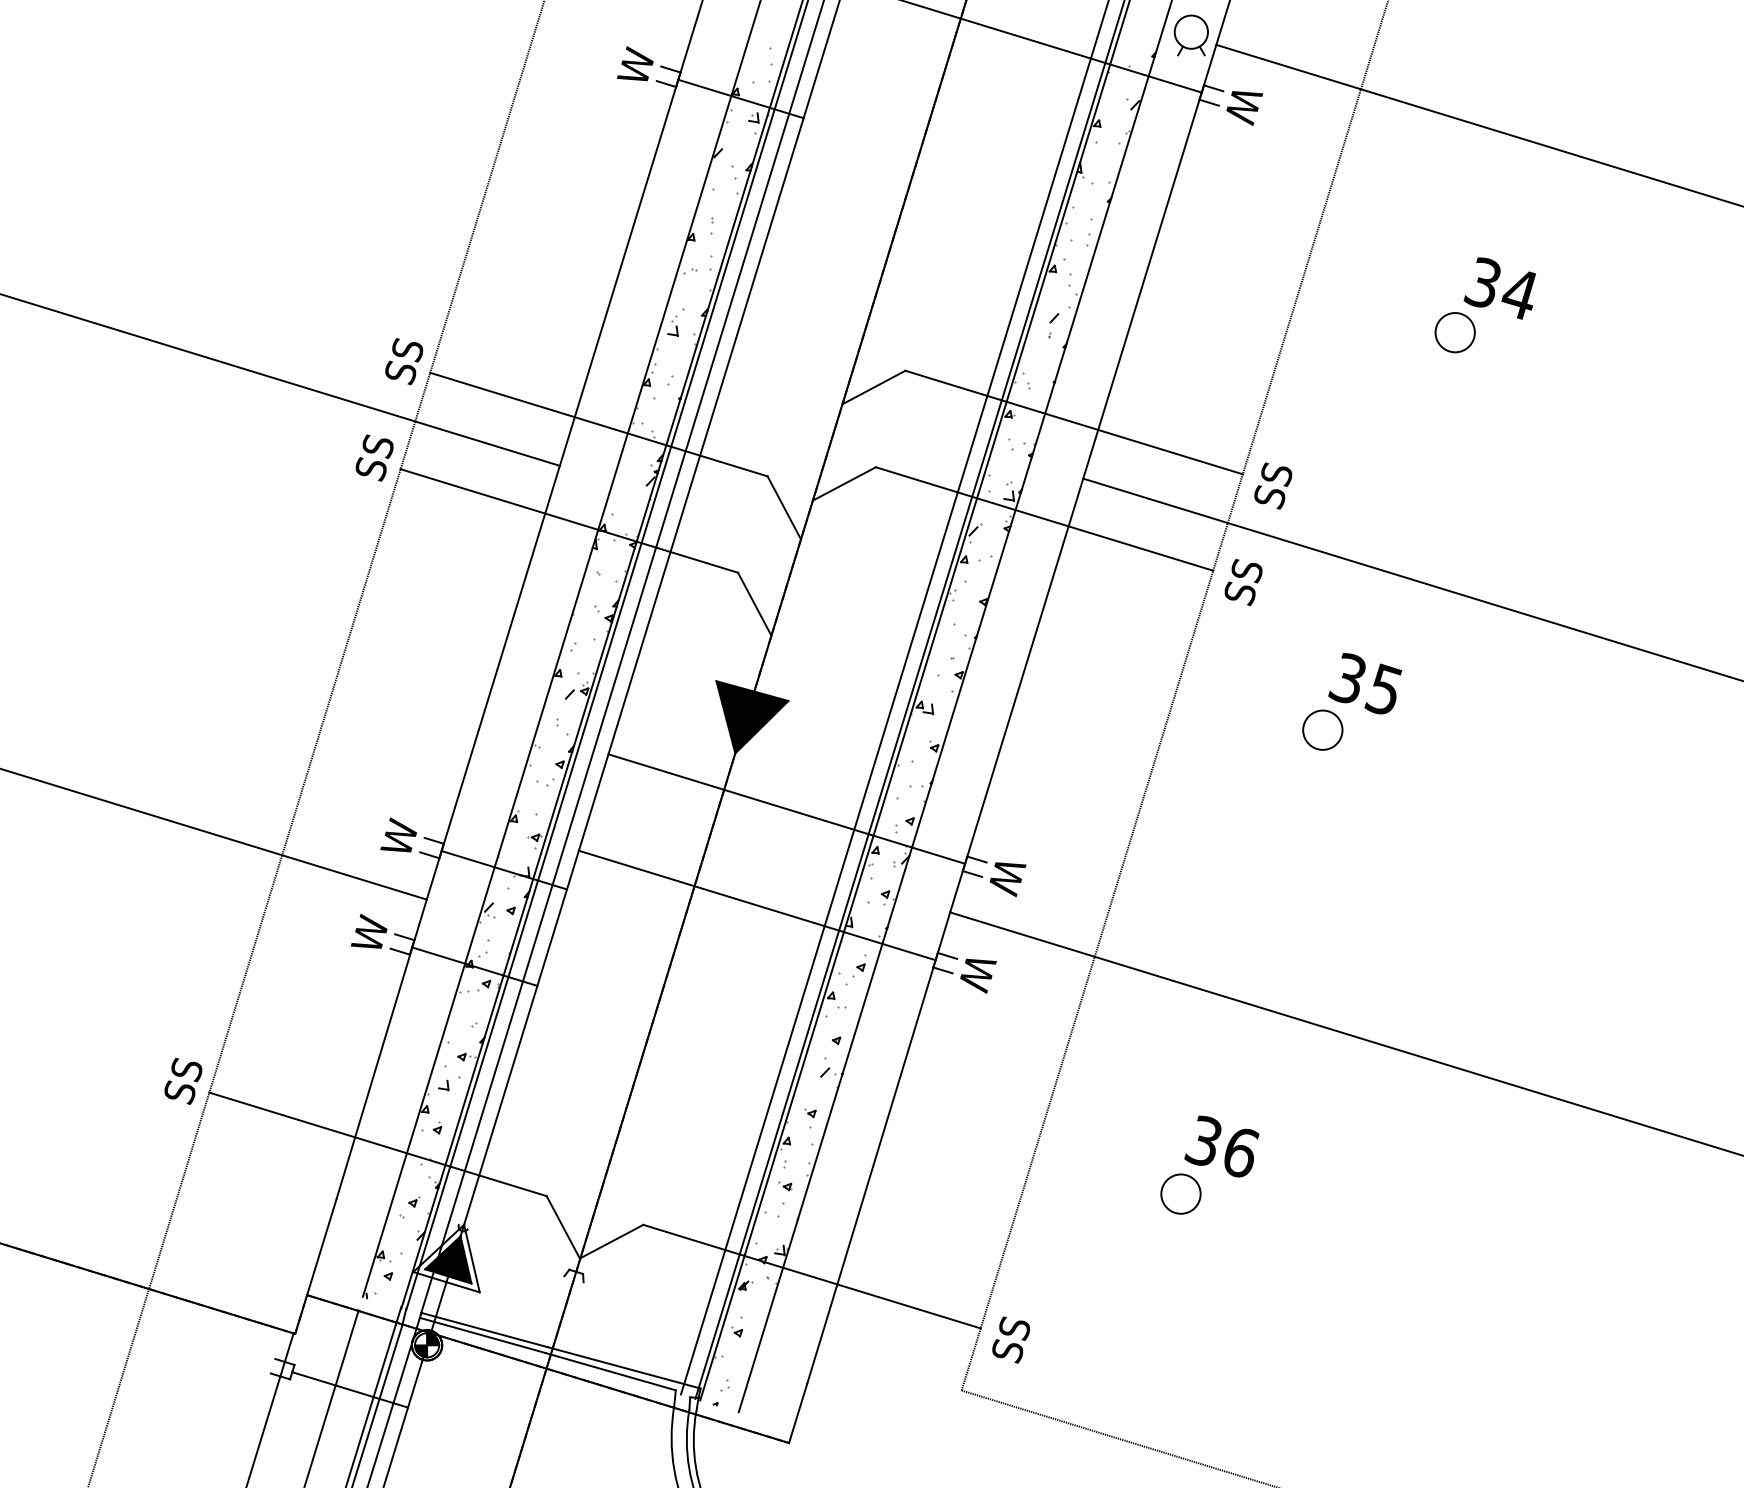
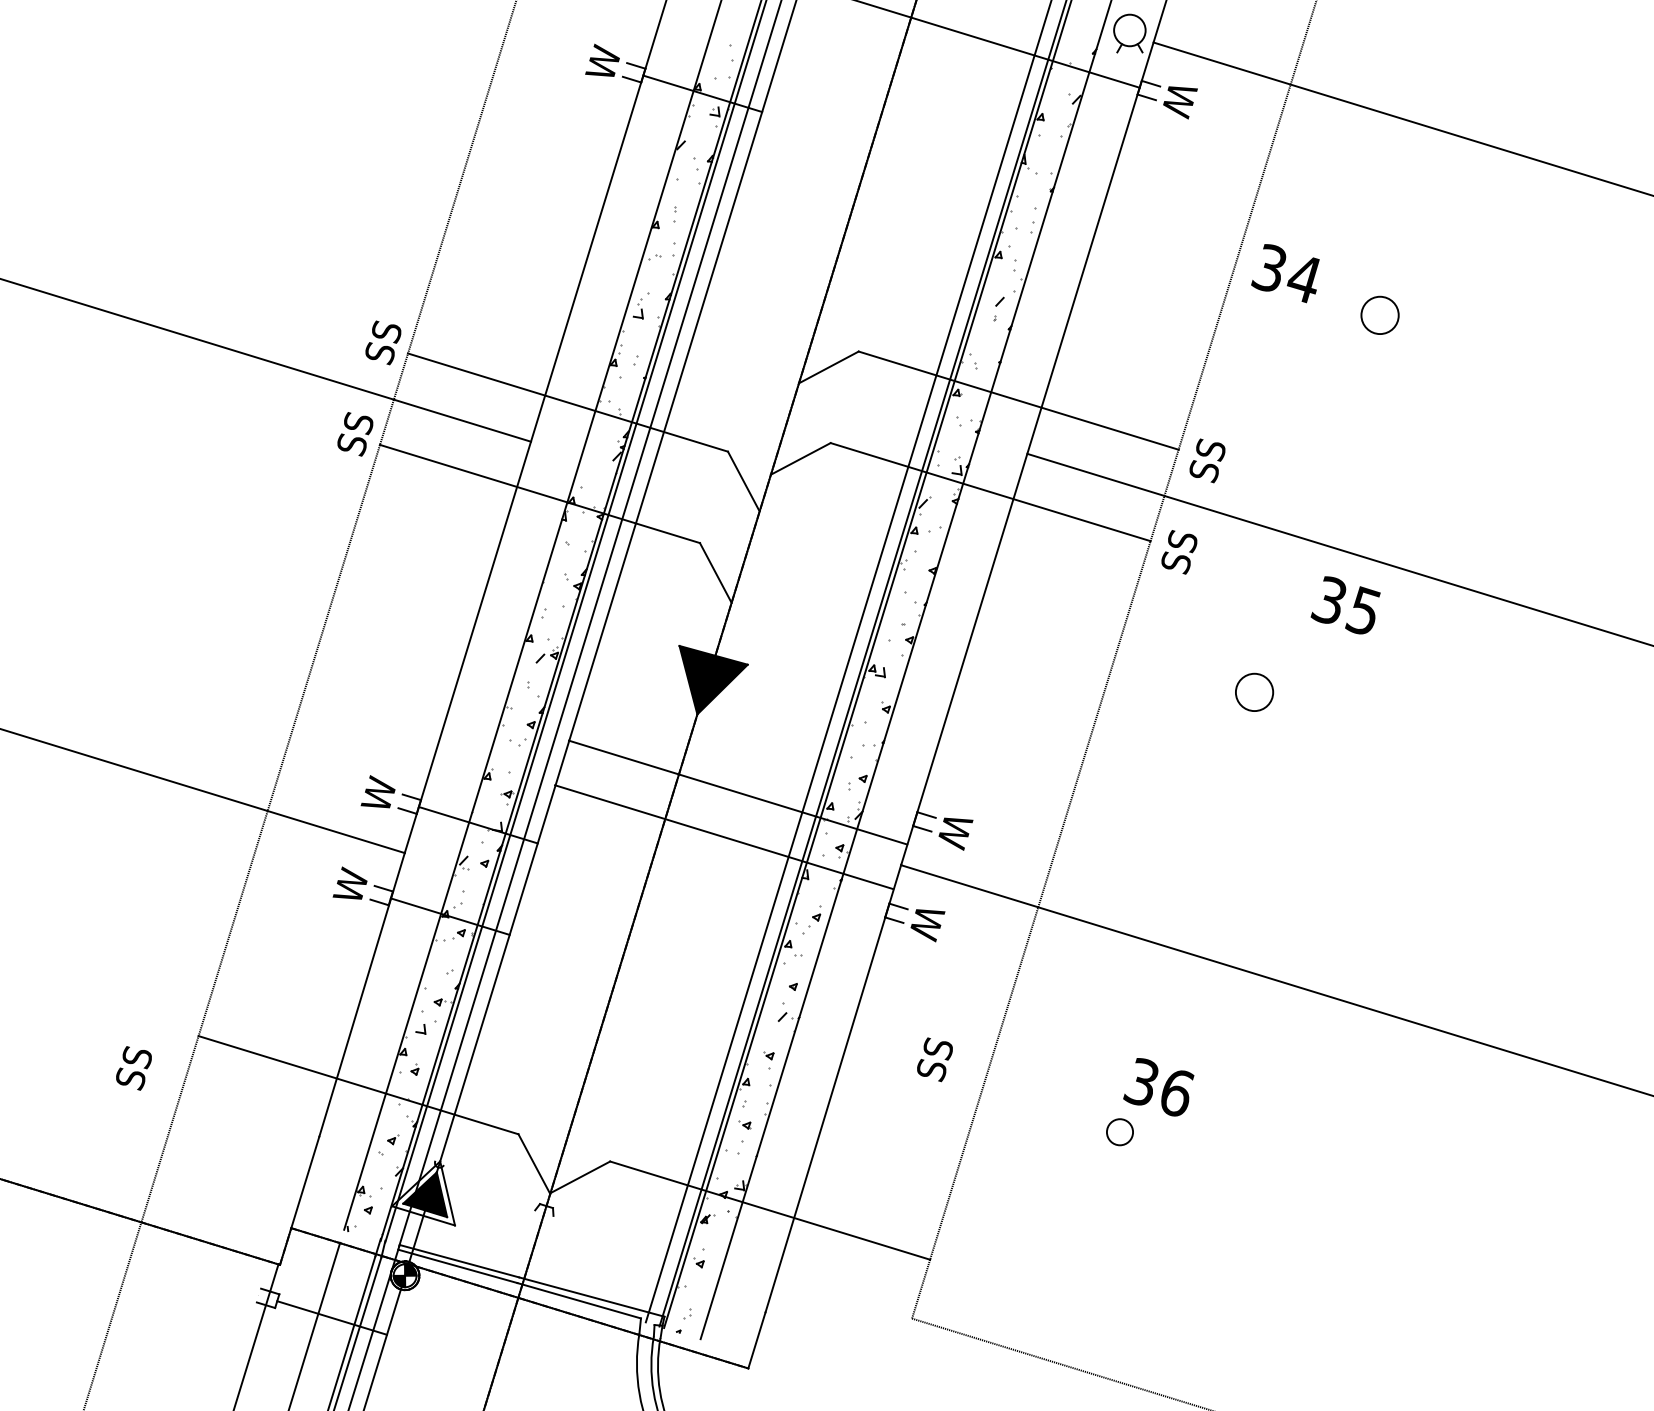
text: (1499, 288) -> (1285, 273), moved
text: (1364, 683) -> (1345, 605), moved
line: (787, 809) -> (724, 837), moved
line: (757, 905) -> (738, 792), moved
text: (182, 1081) -> (133, 1068), moved
circle: (1180, 1193) -> (1119, 1131), size x0.7
text: (1010, 1339) -> (934, 1059), moved

